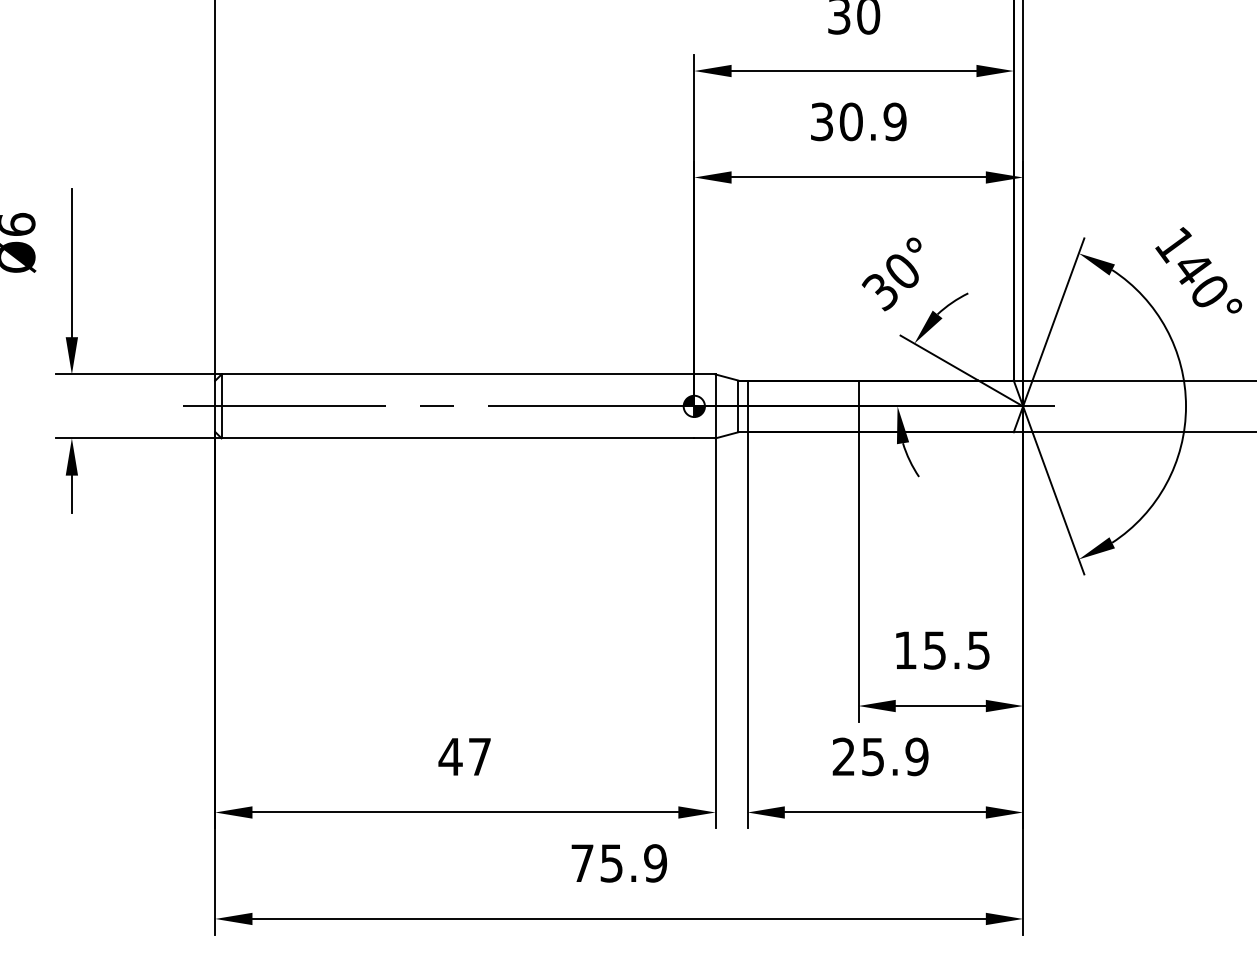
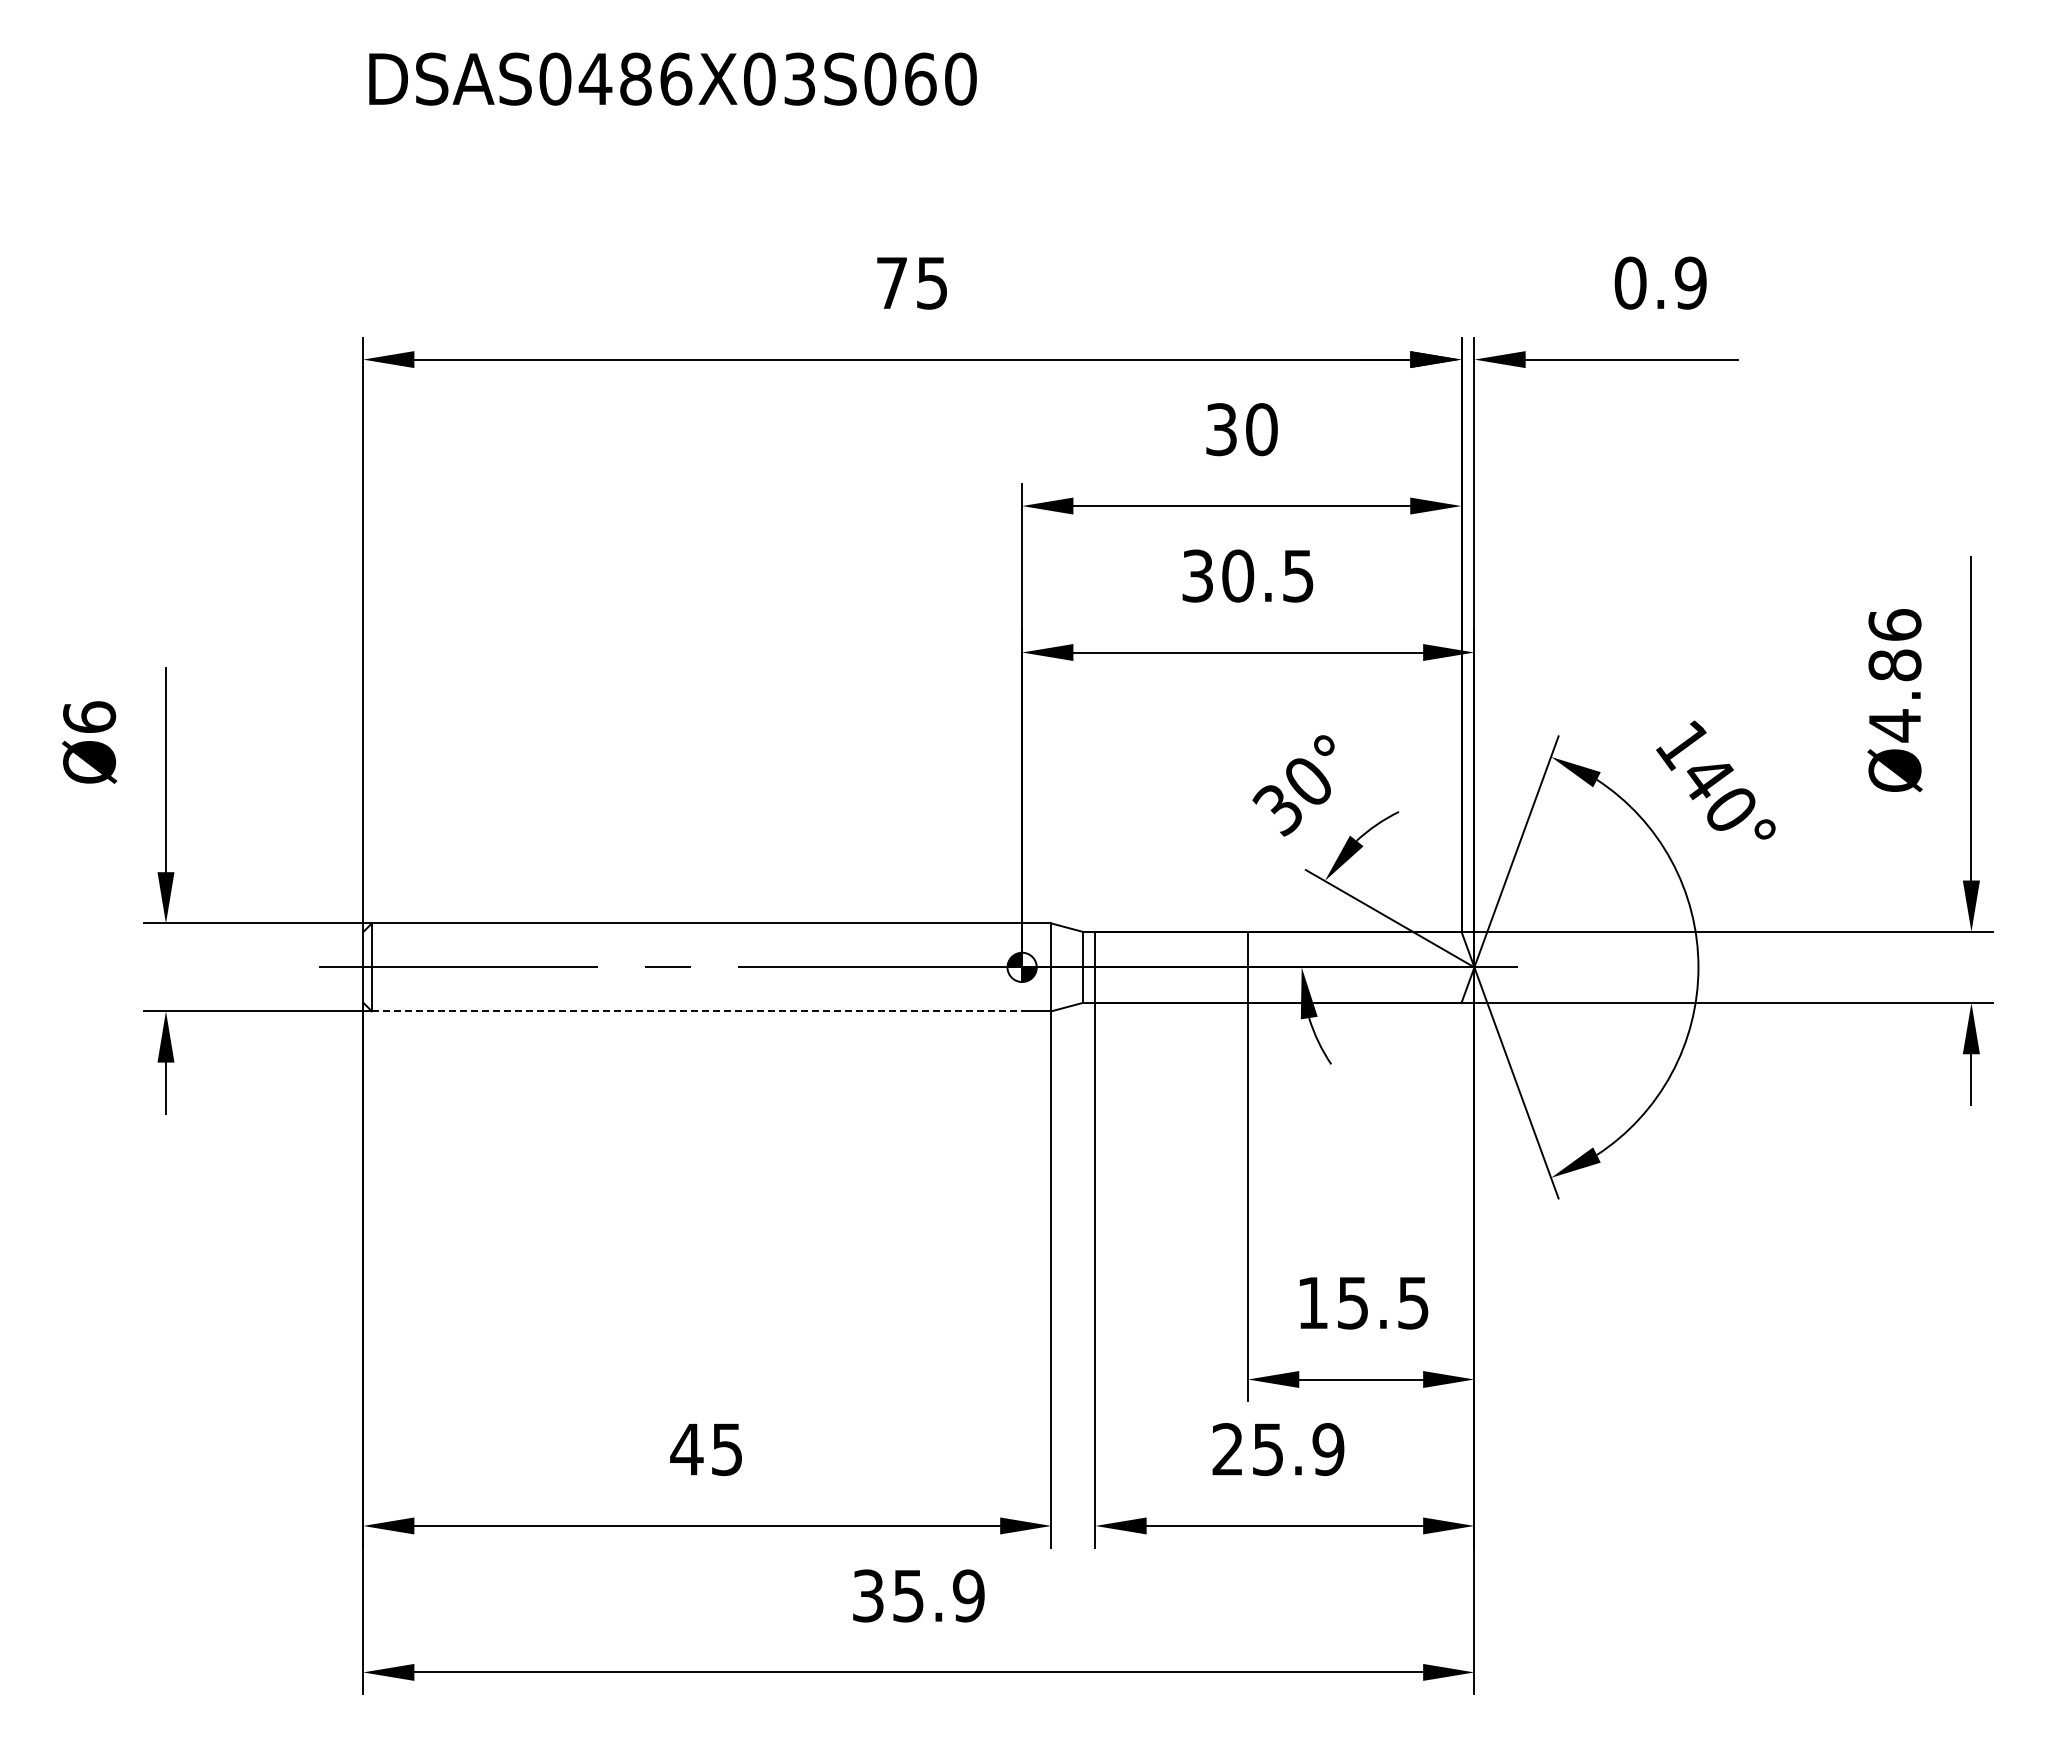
text: (895, 121) -> (1298, 575), 30.9 -> 30.5
line: (458, 438) -> (697, 1011), solid -> dashed
text: (480, 756) -> (727, 1449), 47 -> 45
text: (582, 863) -> (868, 1595), 75.9 -> 35.9

